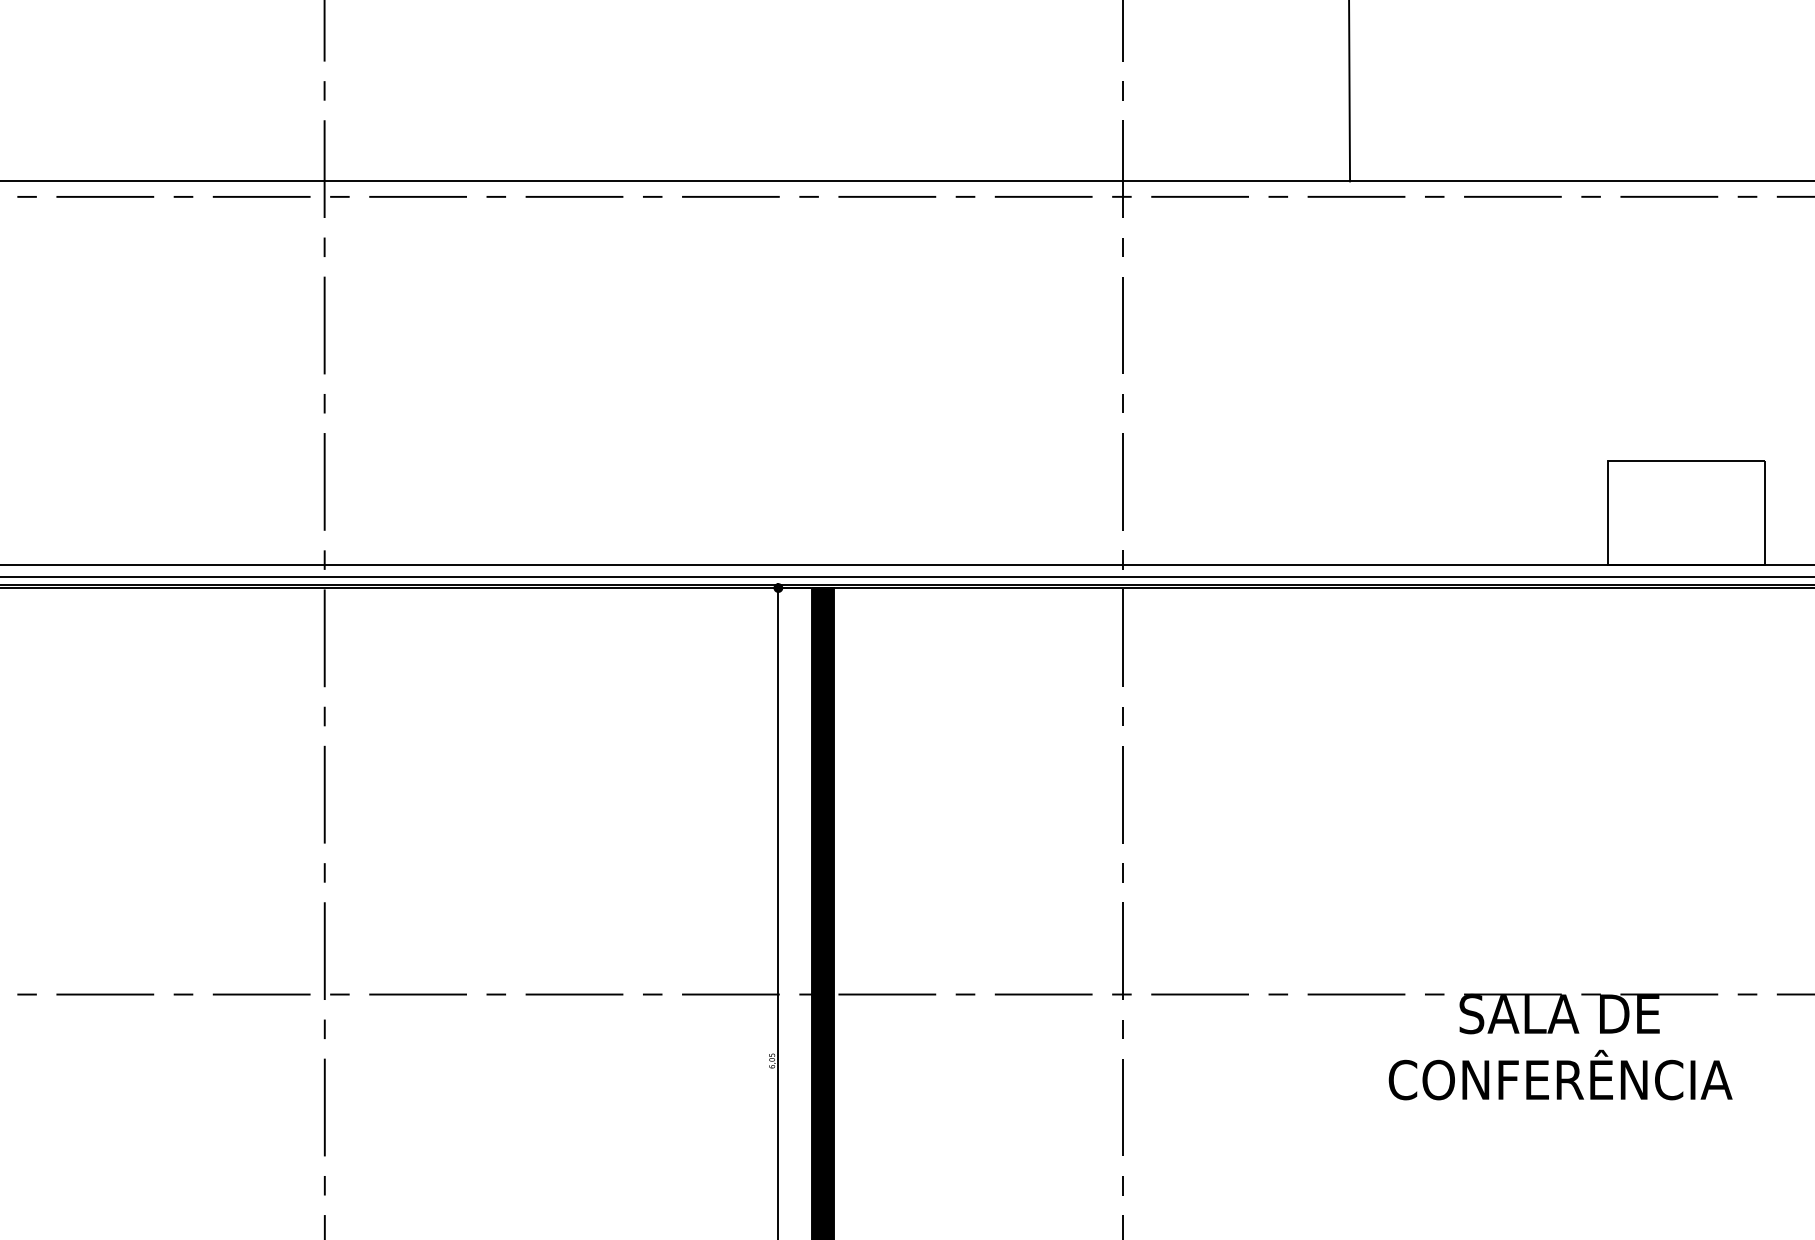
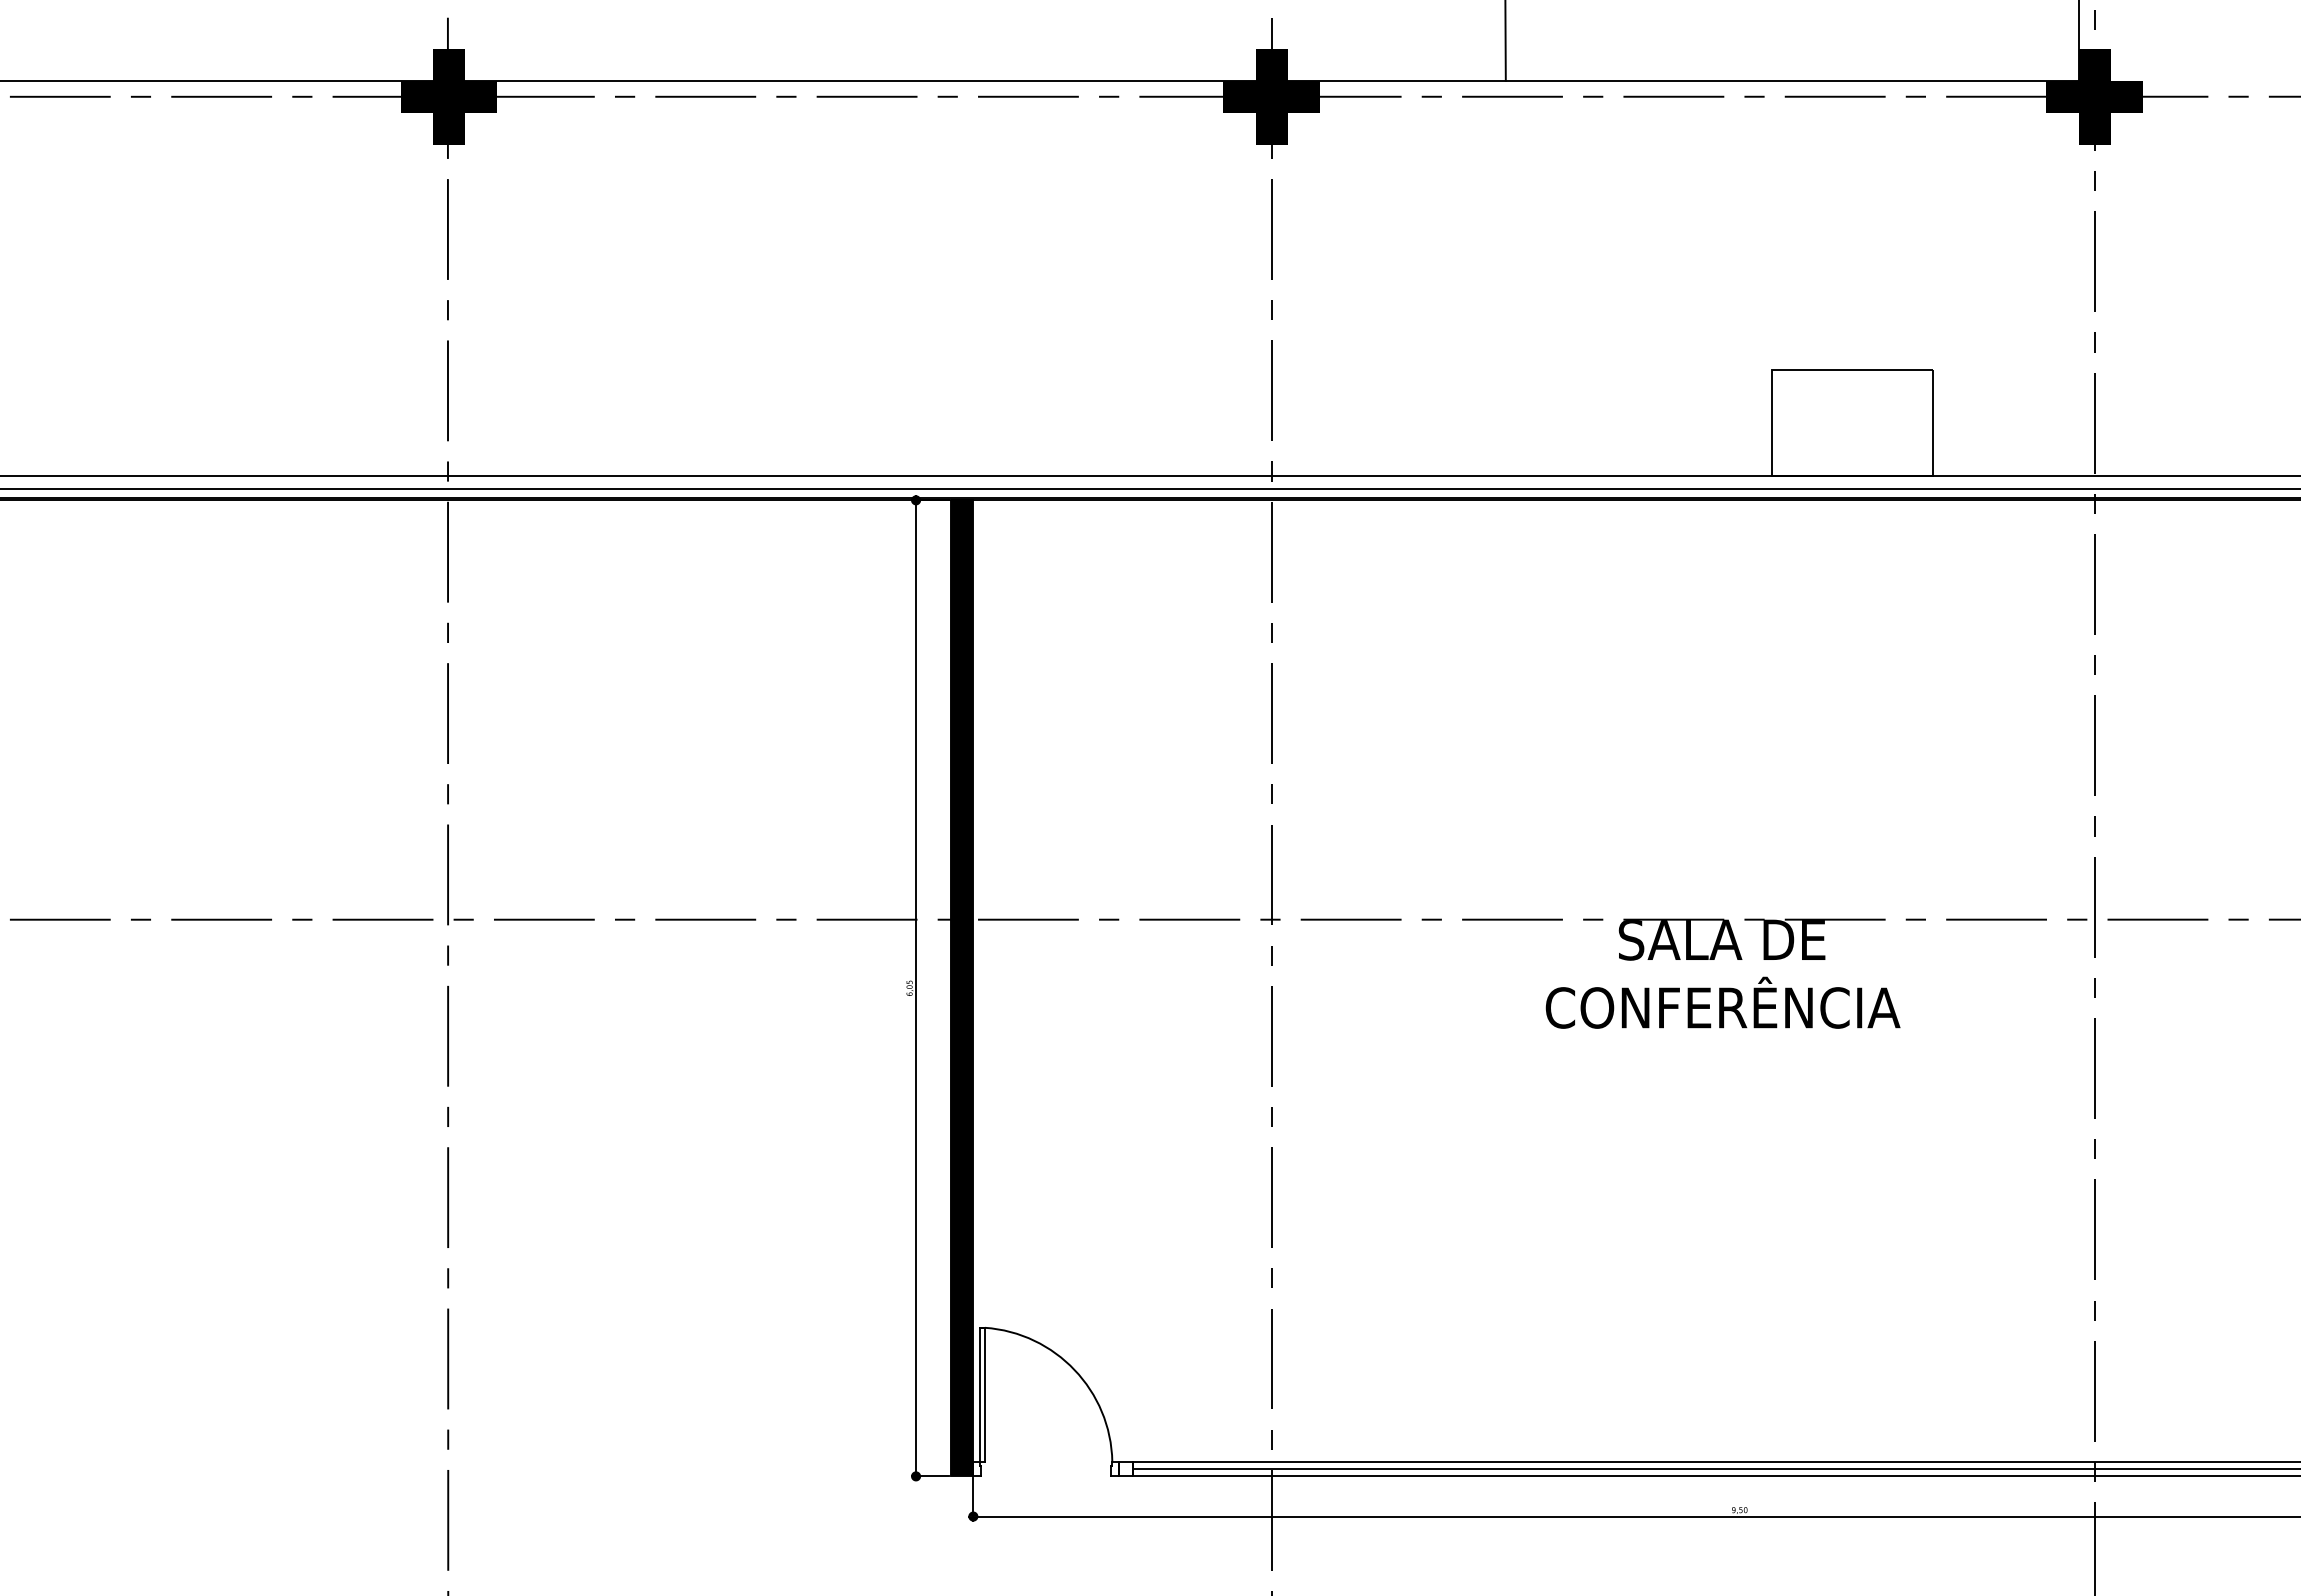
fill: (325, 196) -> (448, 96), added
fill: (1122, 196) -> (1271, 96), added

